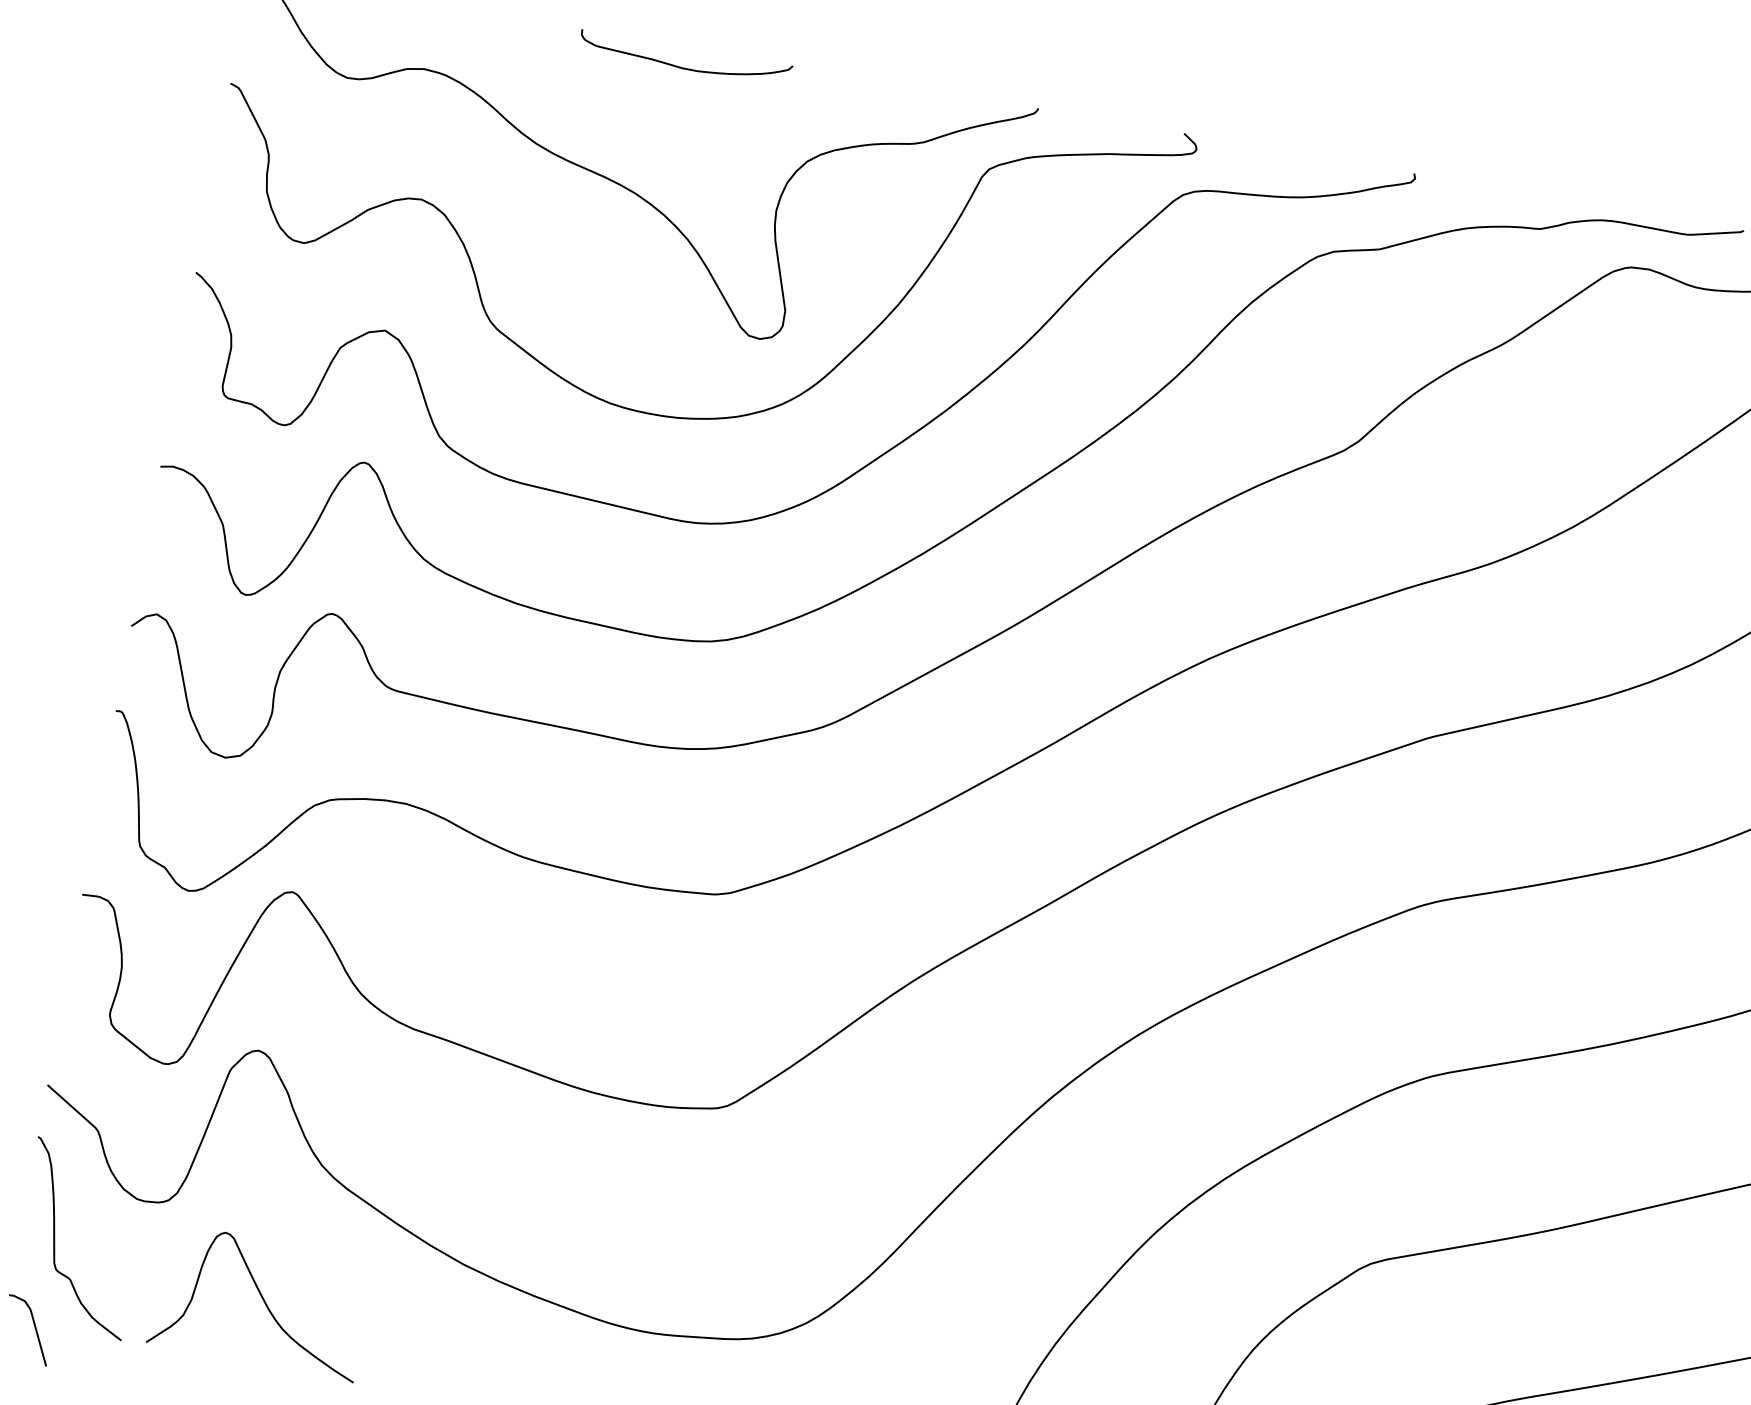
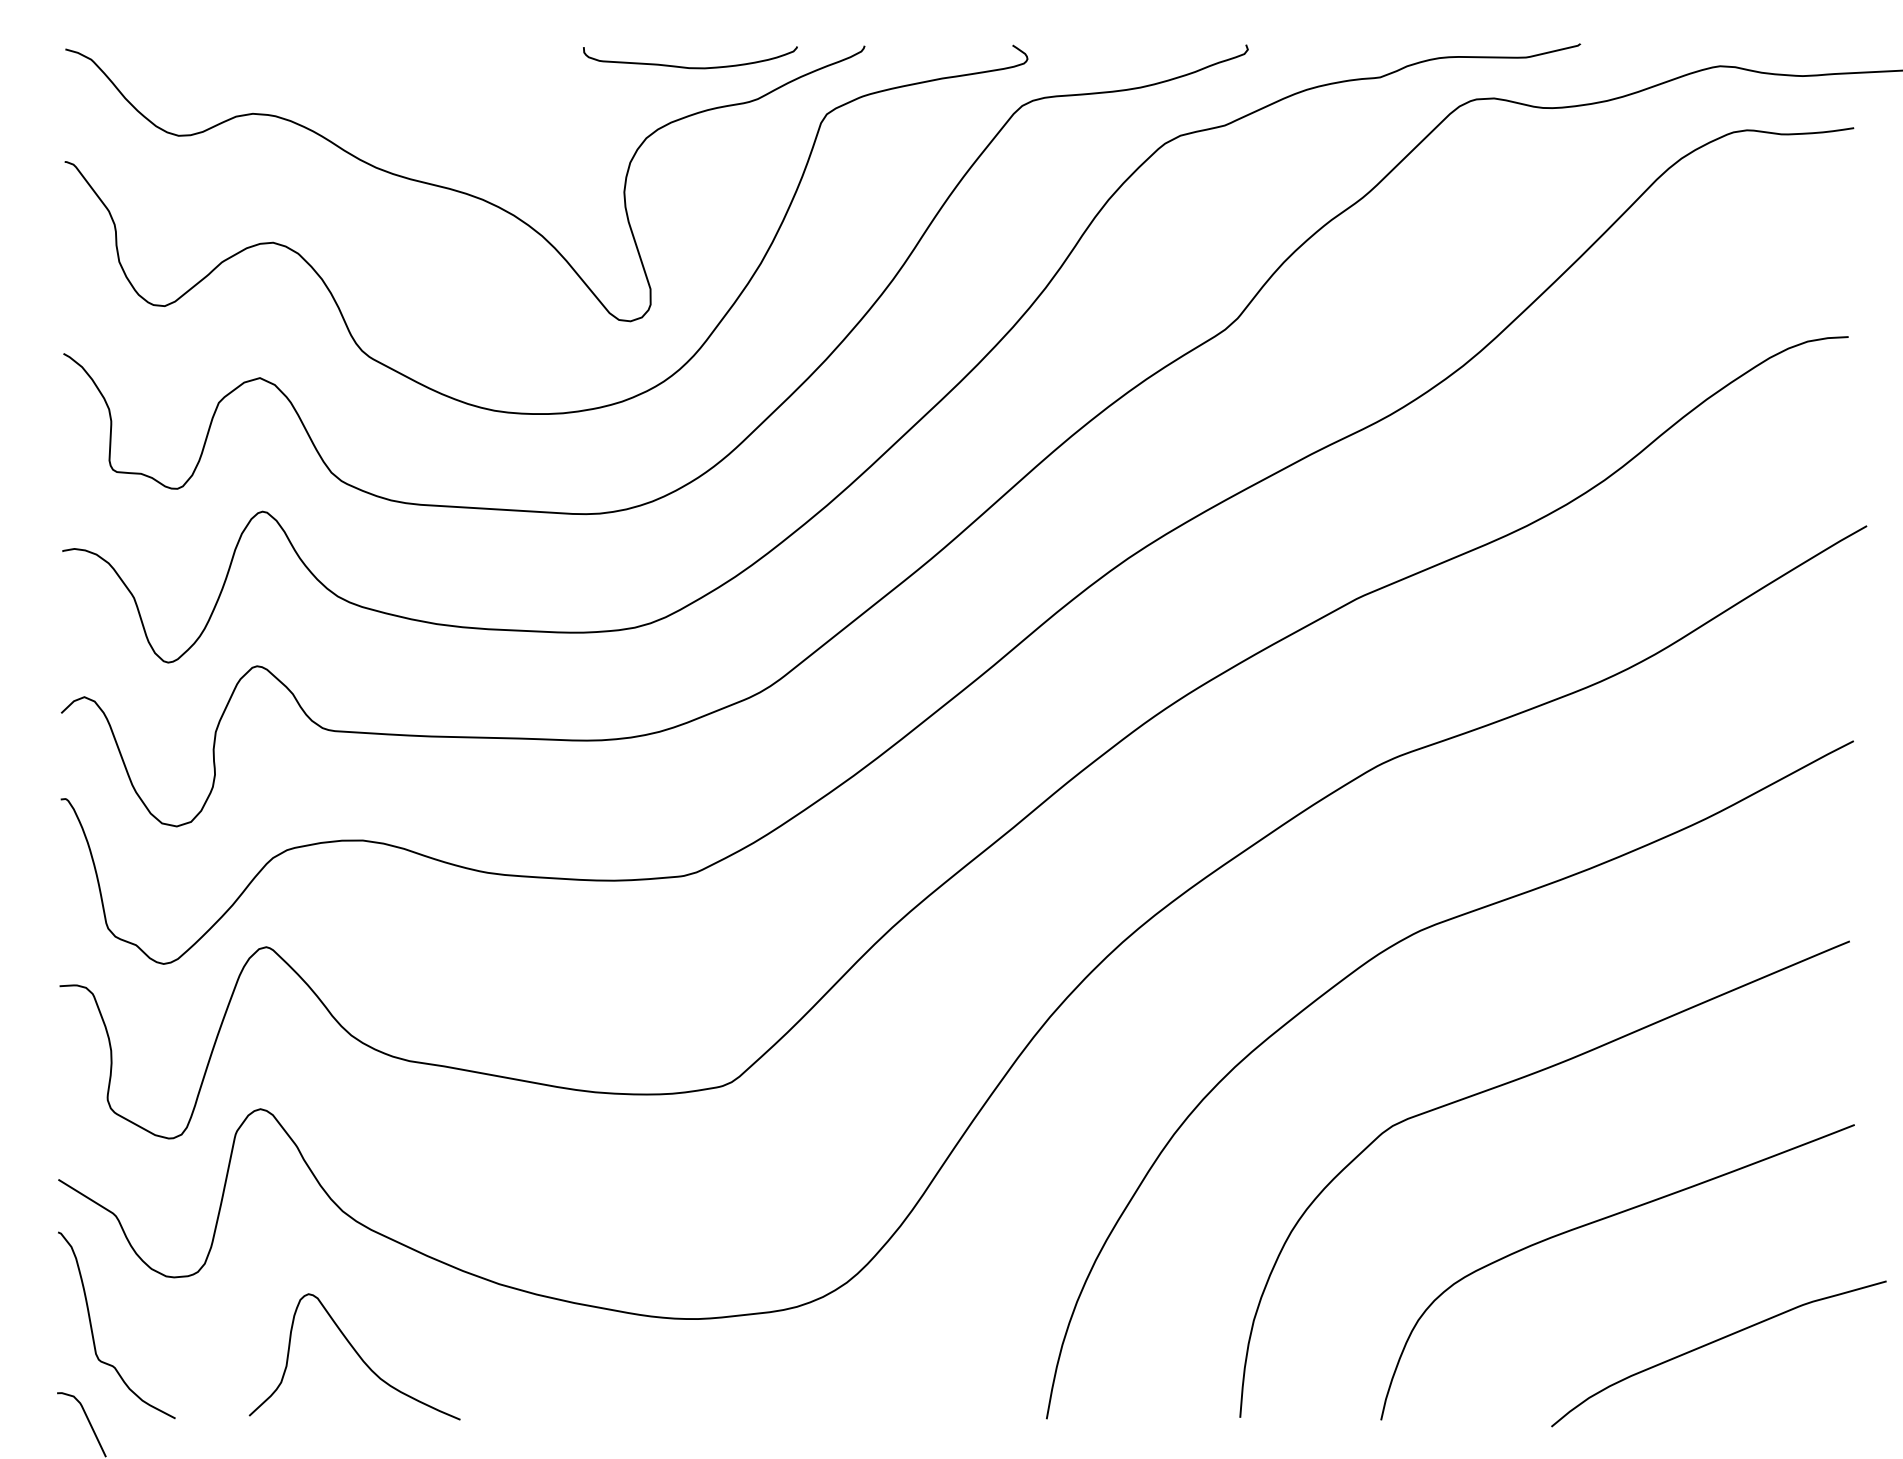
curve: (683, 67) -> (690, 67), moved
curve: (263, 1301) -> (357, 1355), moved

